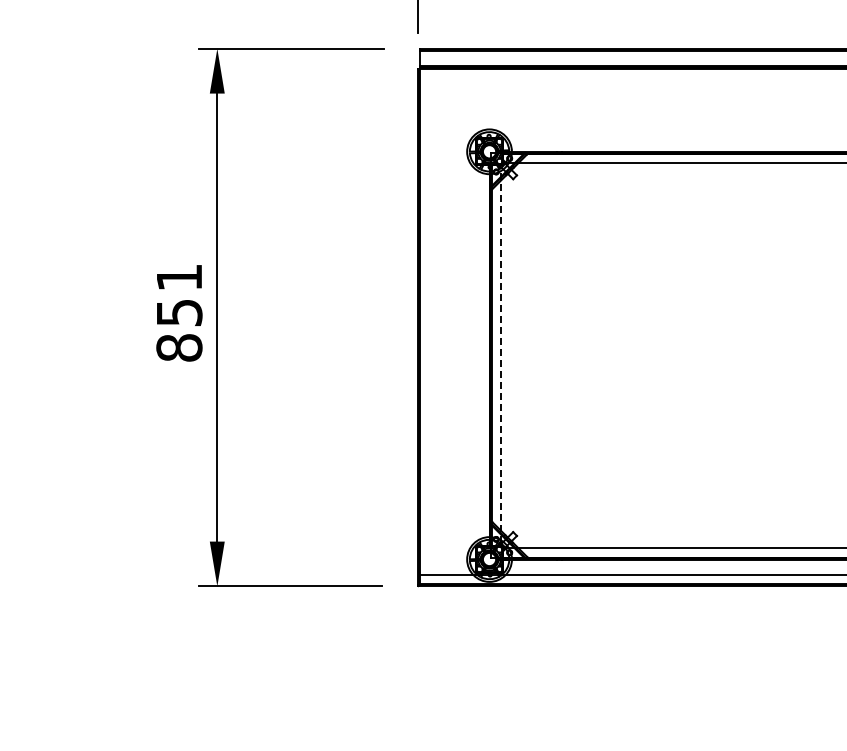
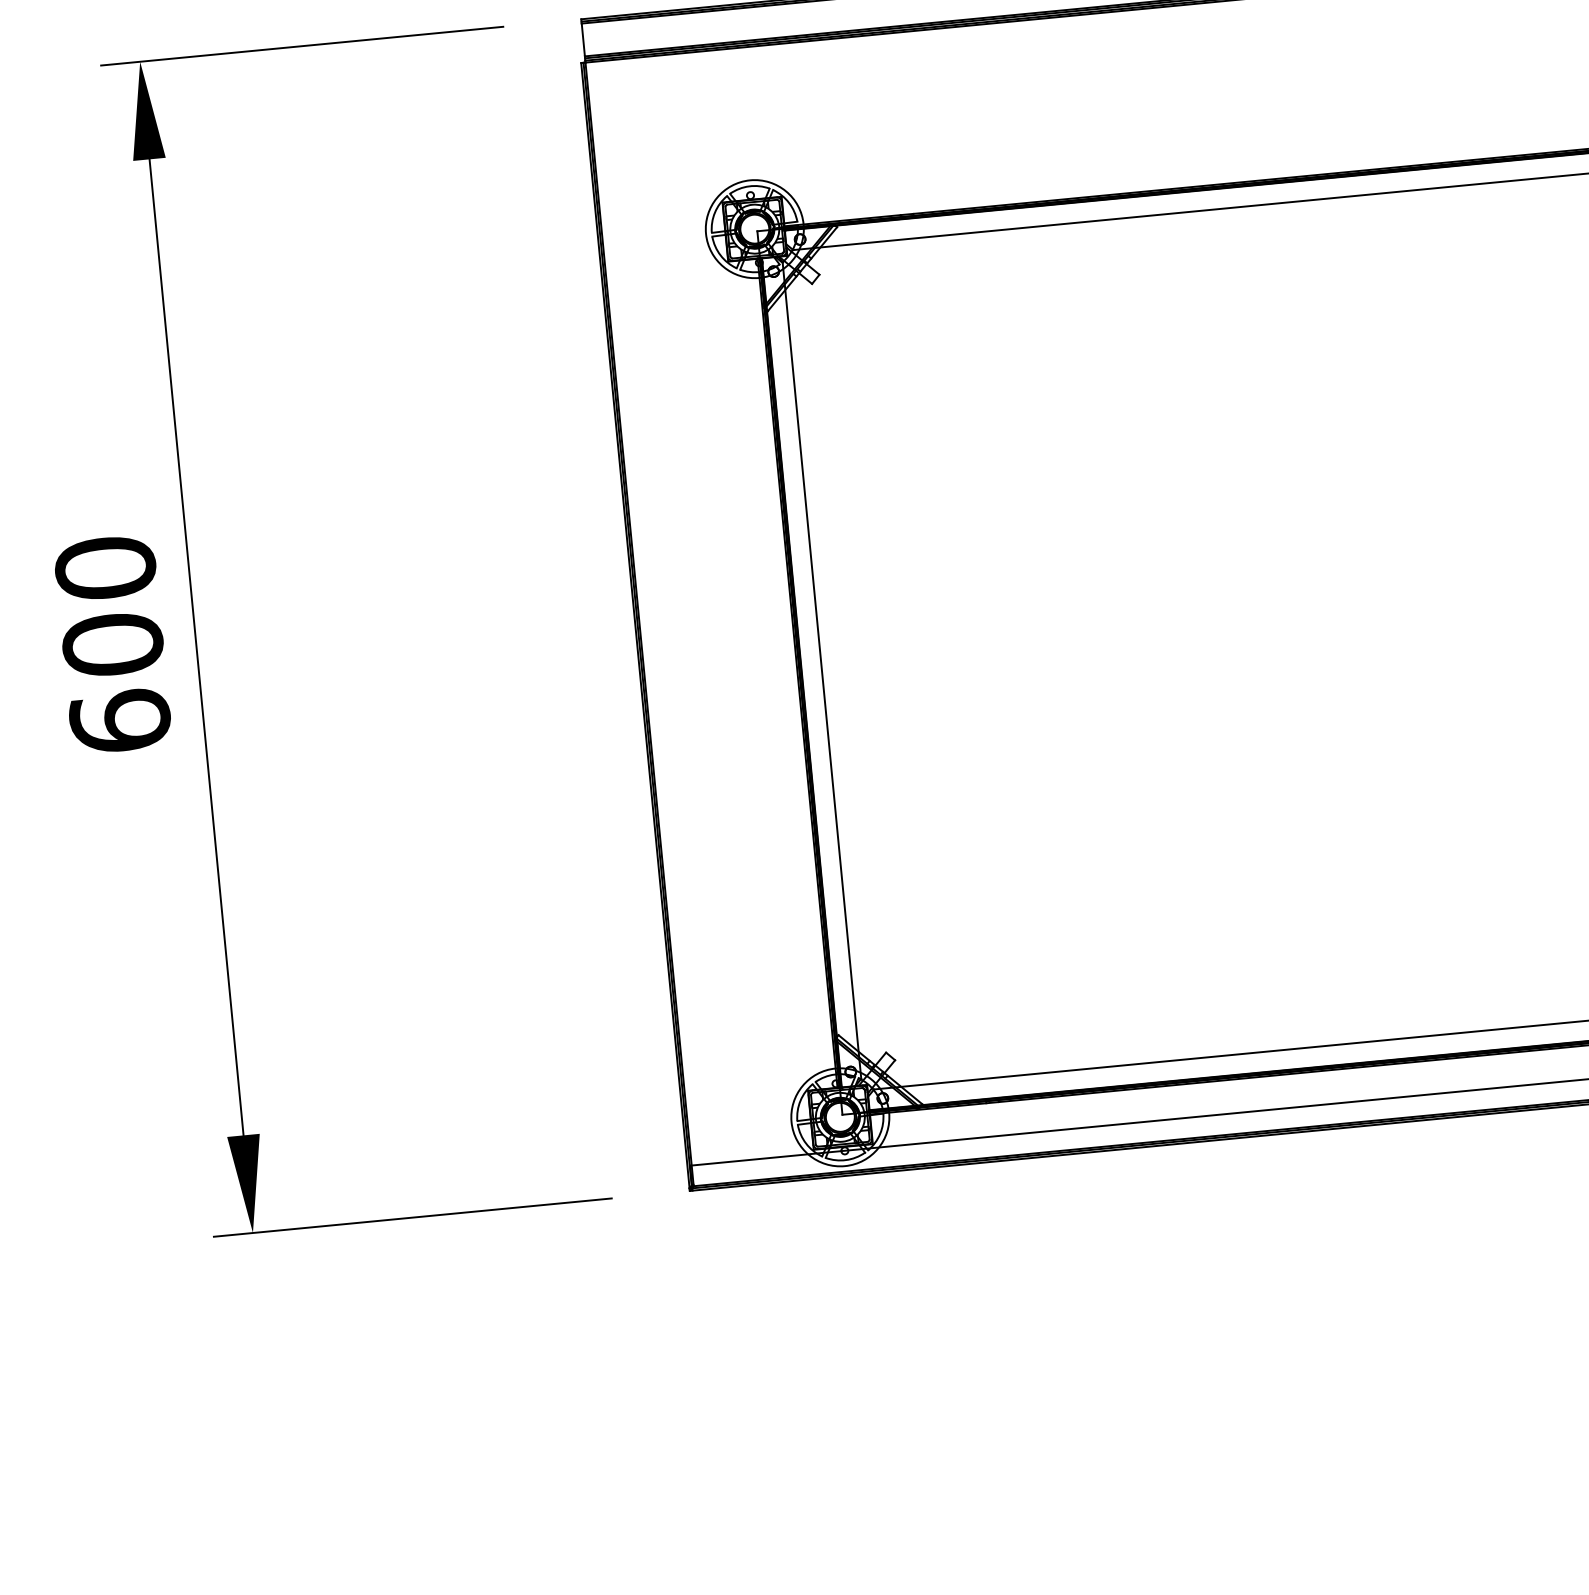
text: (179, 312) -> (113, 644), 851 -> 600
line: (500, 355) -> (821, 670), dashed -> solid

